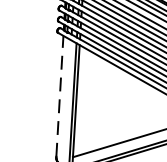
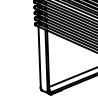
line: (59, 97) -> (39, 57), dashed -> solid

